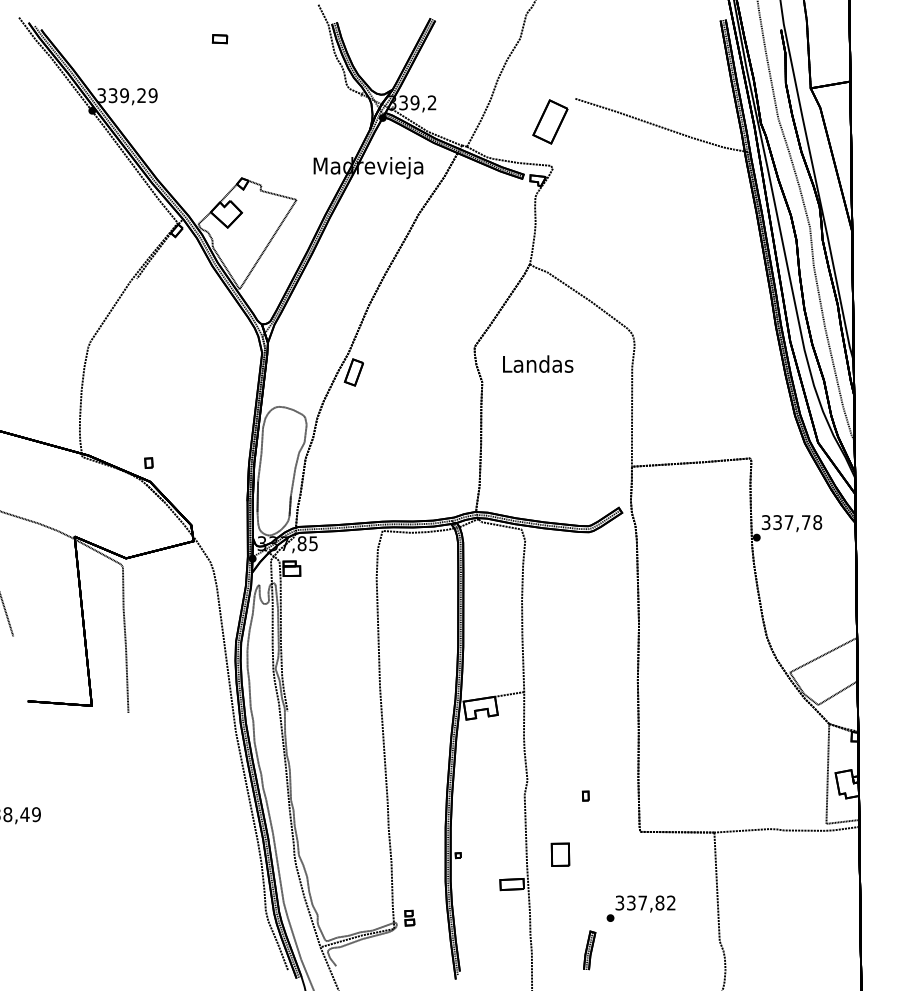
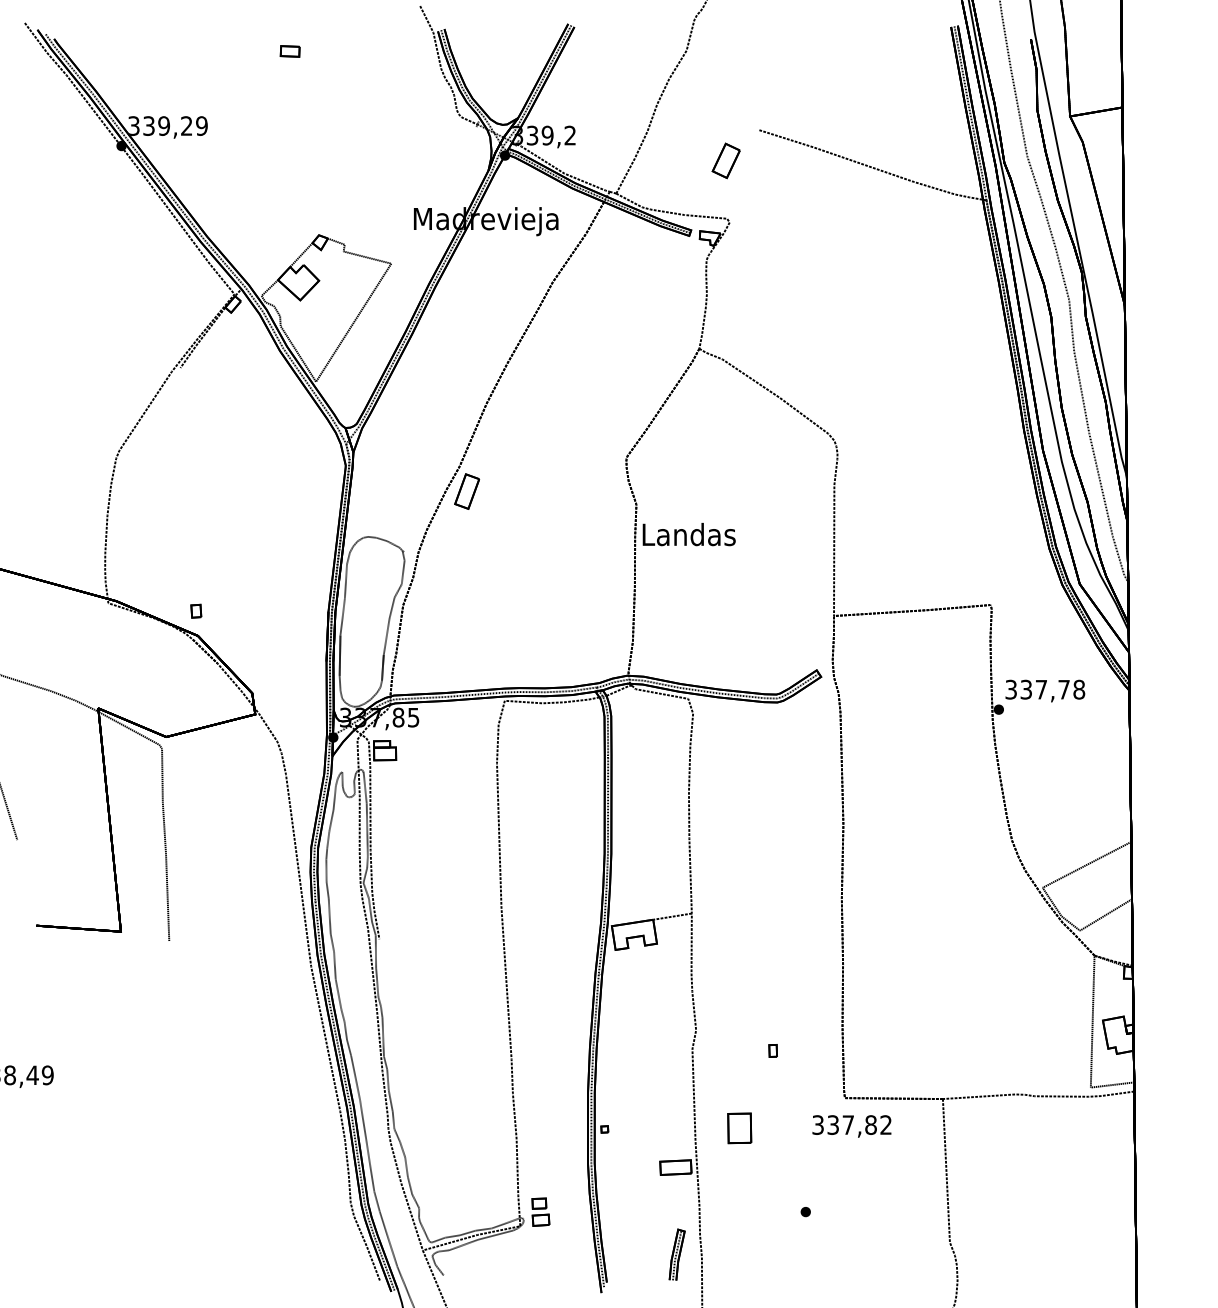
part: (549, 121) -> (725, 160), size x0.6
text: (537, 364) -> (688, 534), moved
text: (645, 904) -> (851, 1126), moved
part: (409, 917) -> (540, 1211), size x1.4
part: (589, 950) -> (676, 1254), moved

